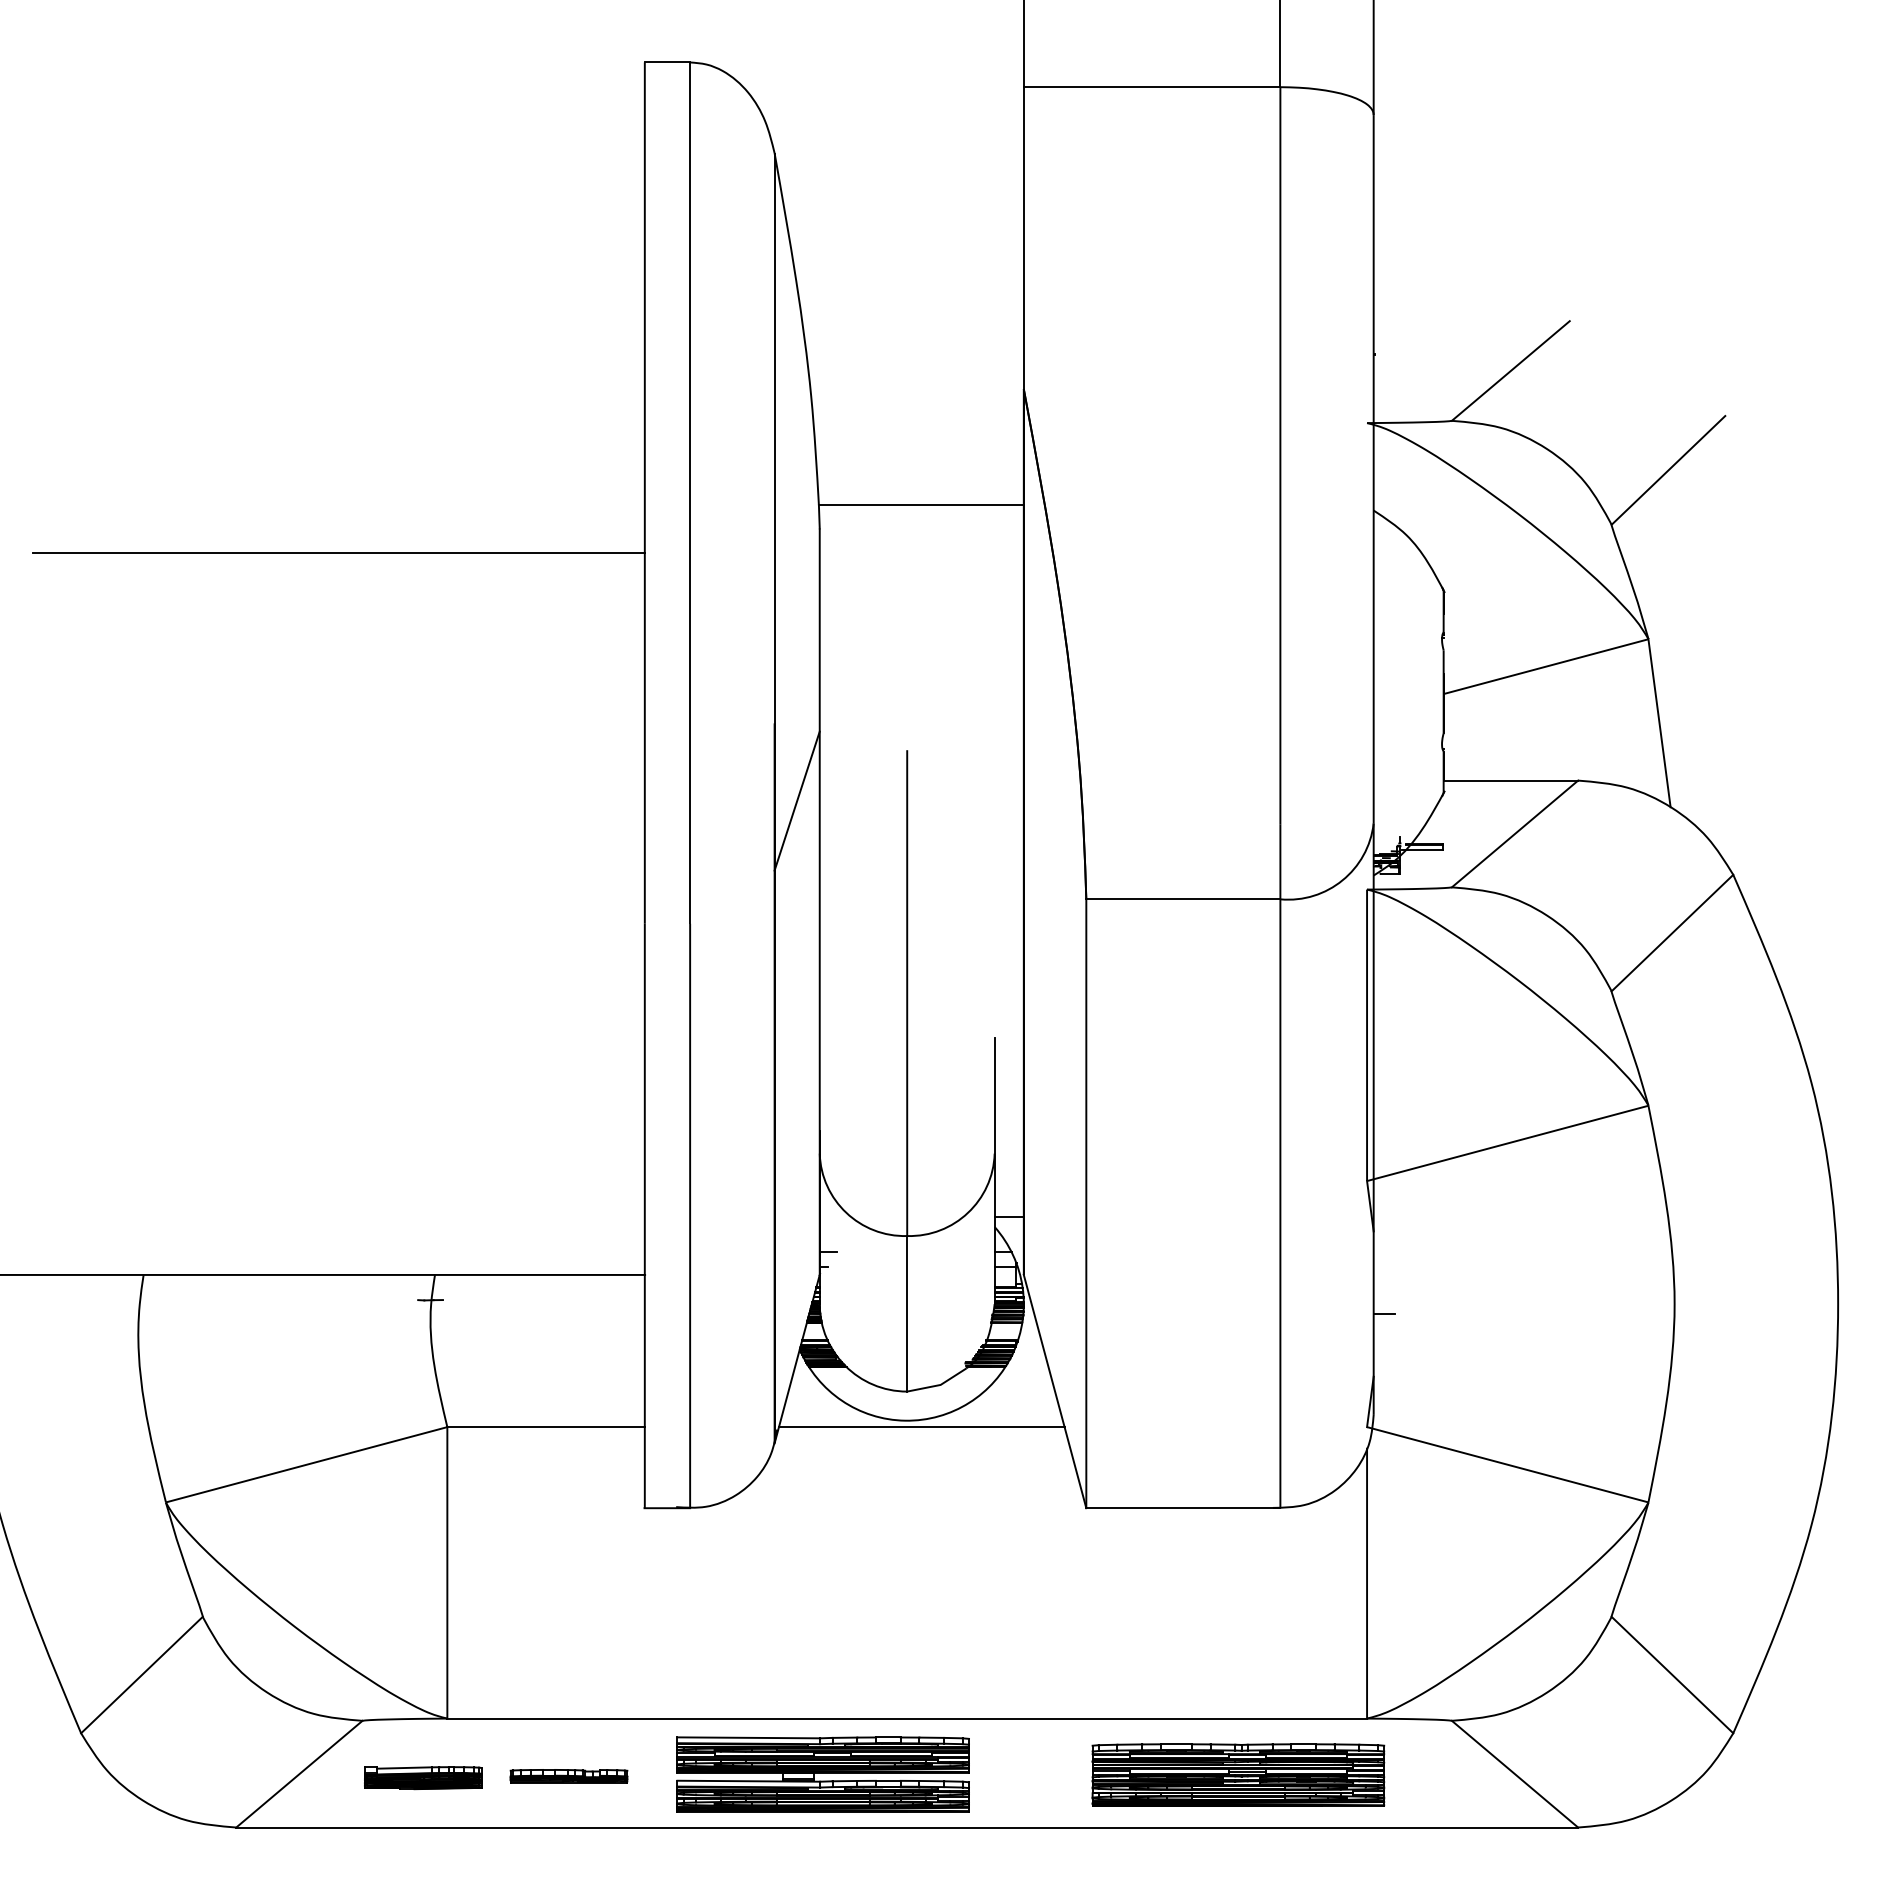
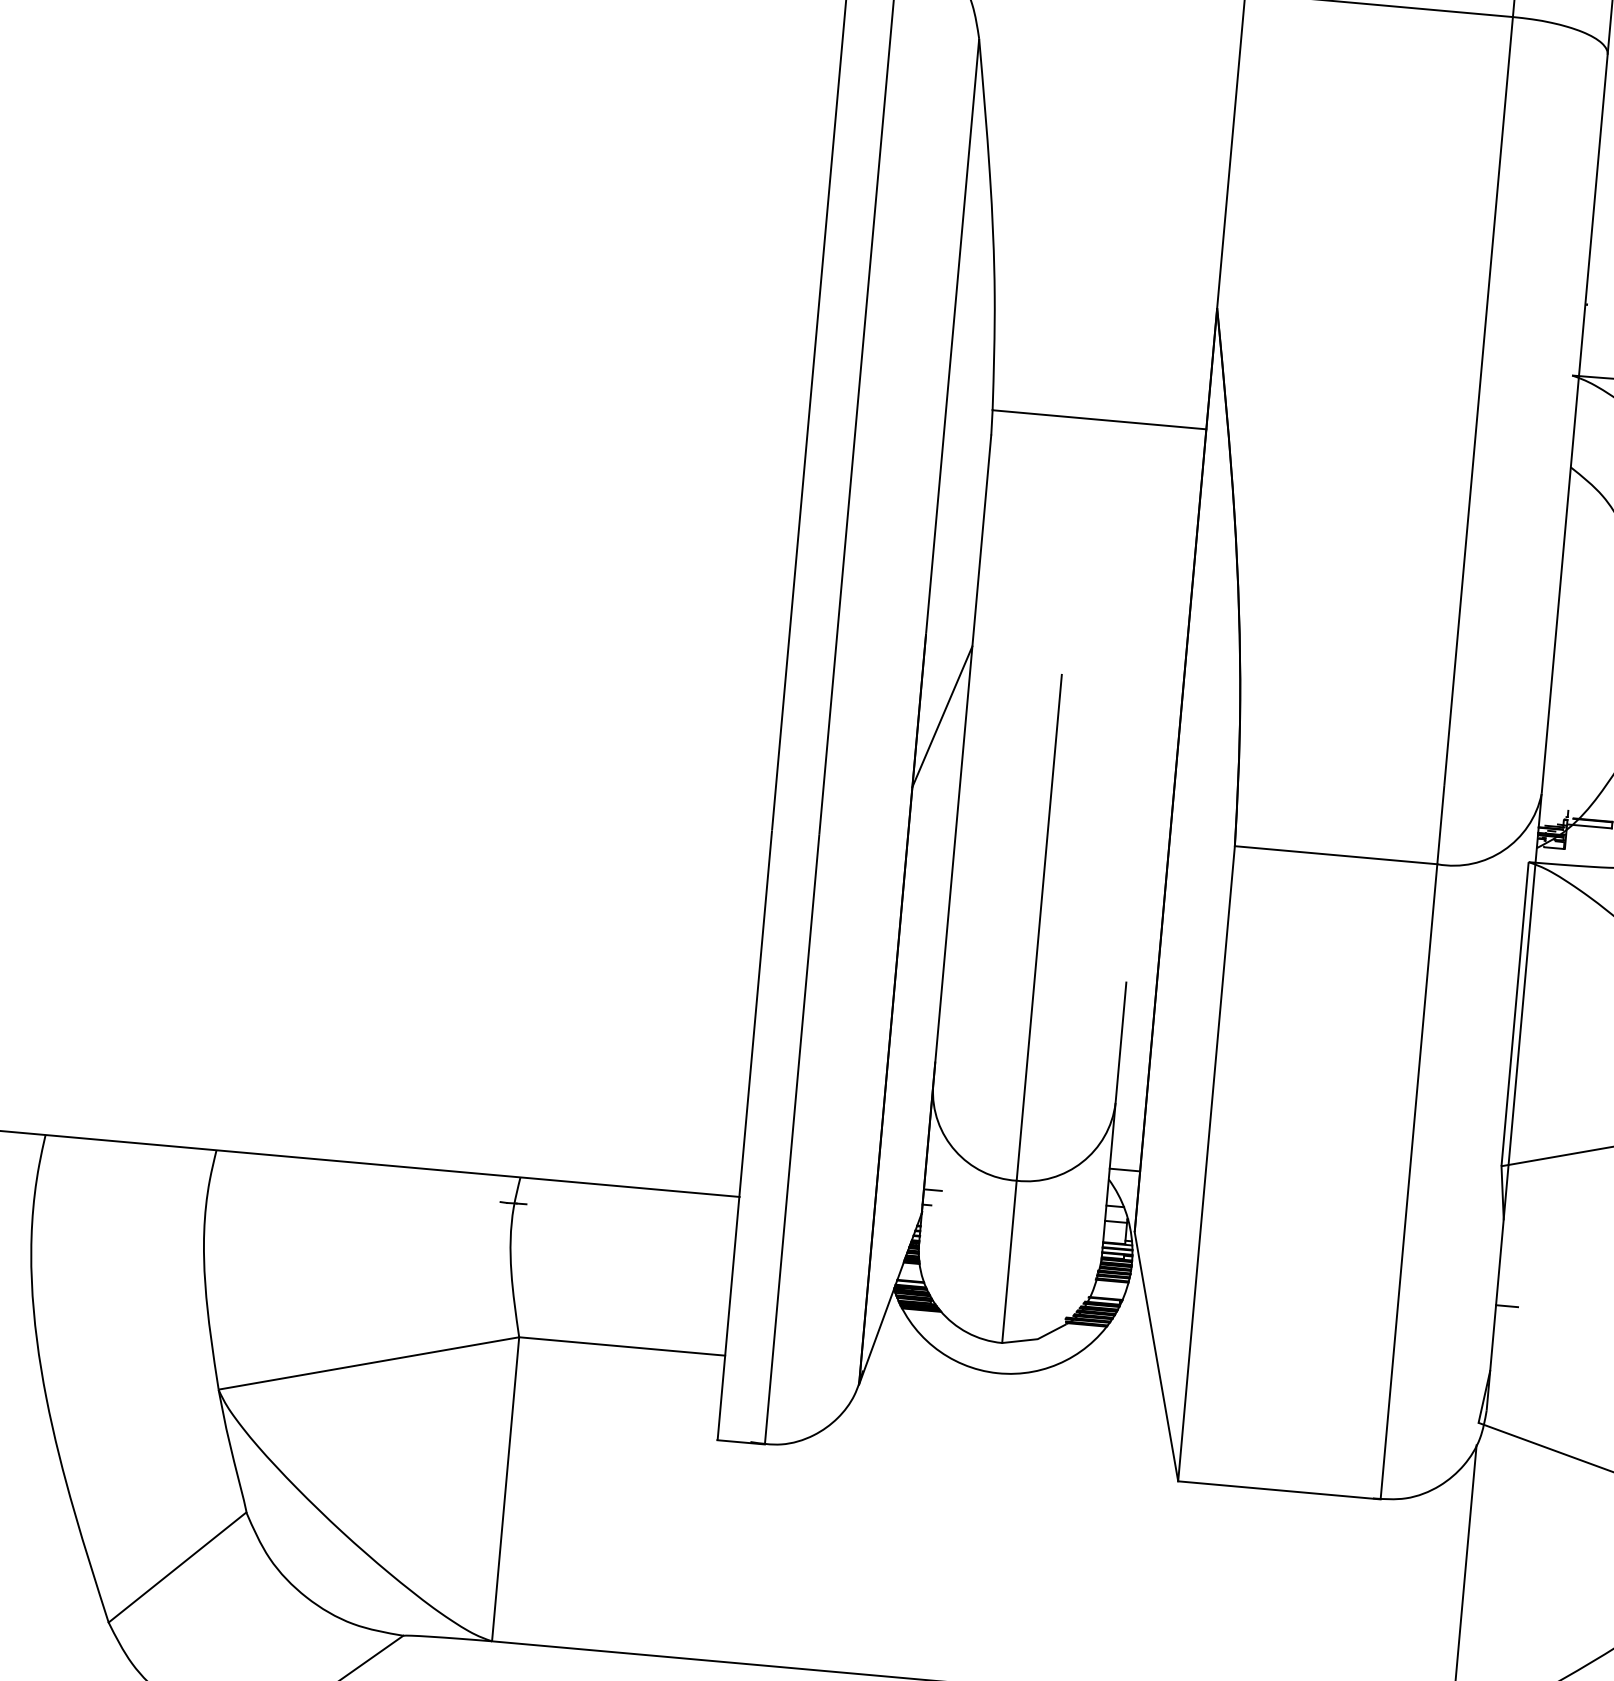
line: (338, 552) -> (487, 414), removed
line: (921, 1427) -> (1013, 1381), removed

